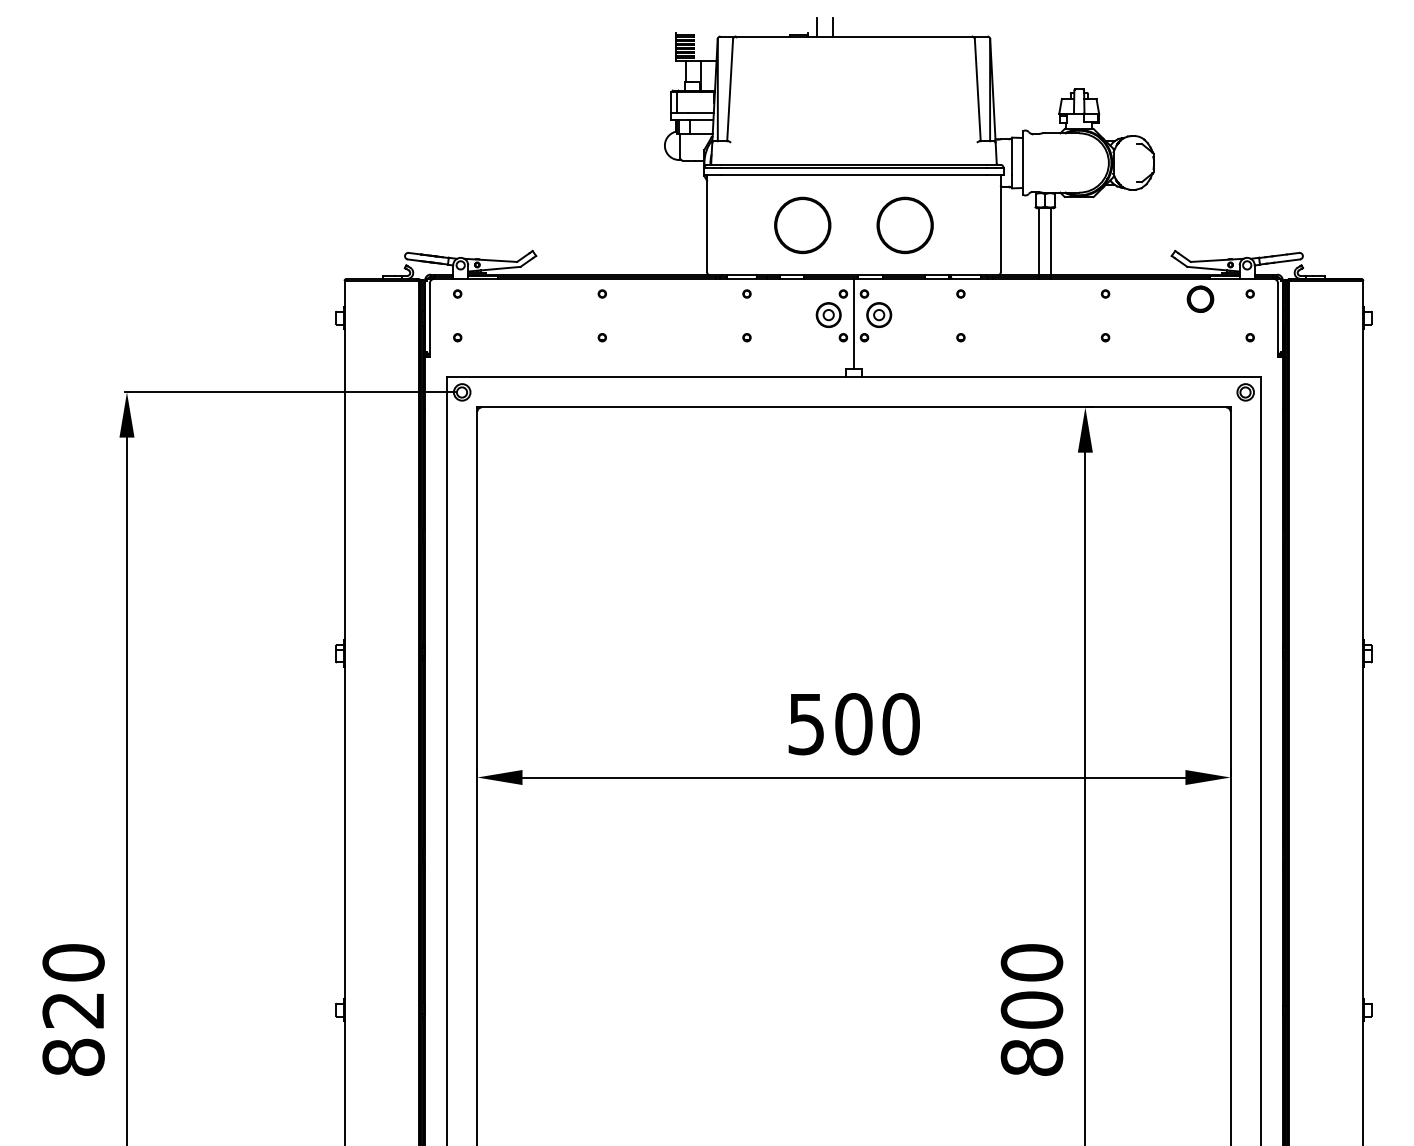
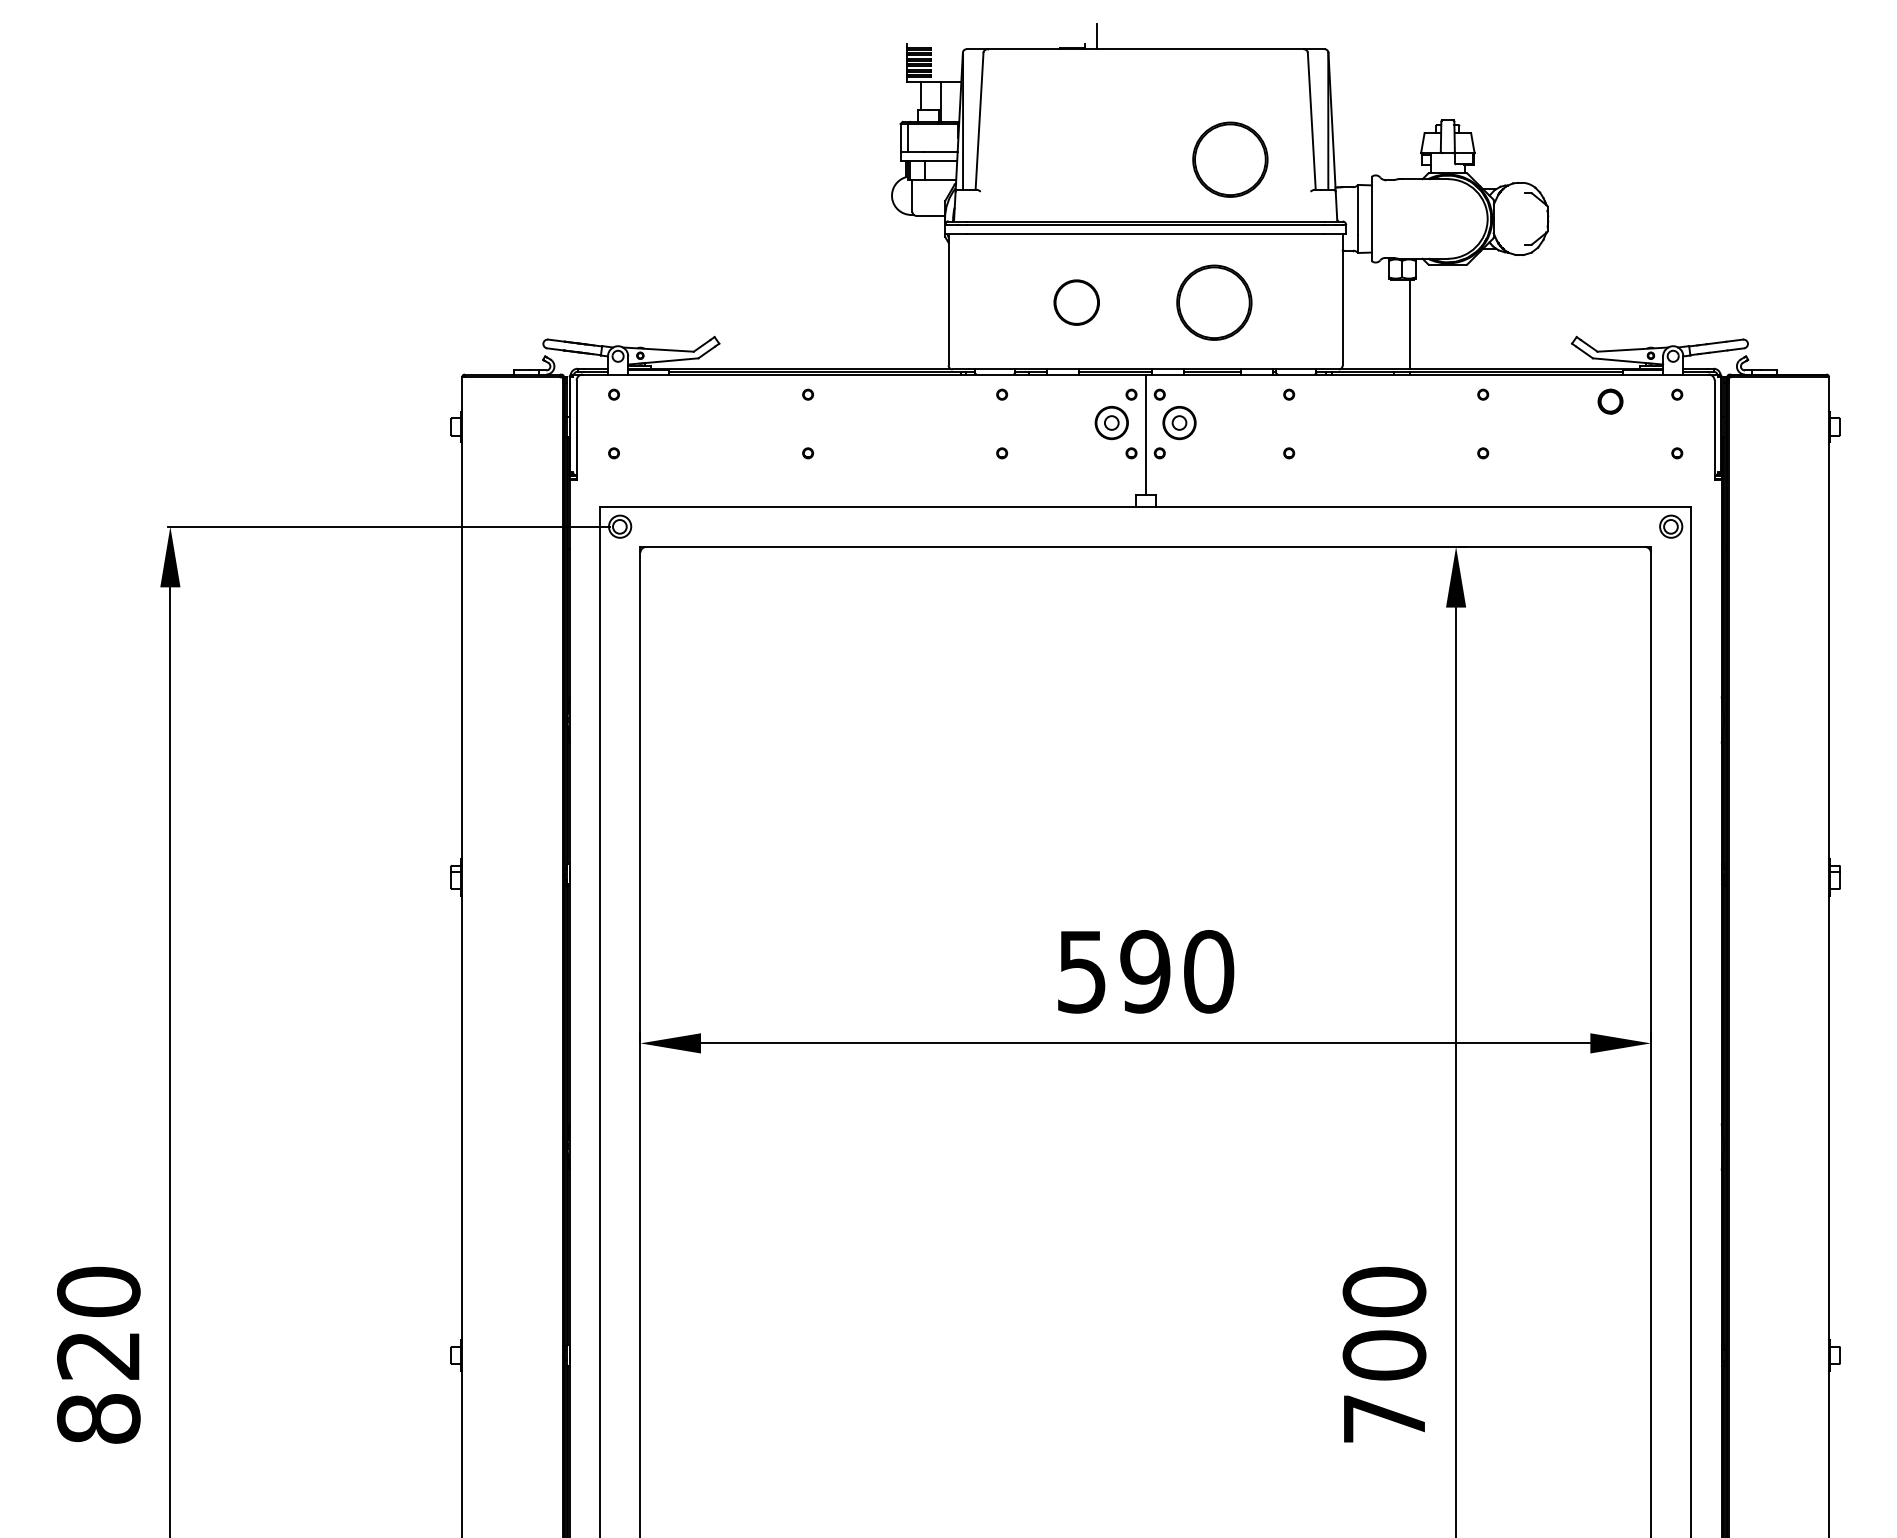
line: (832, 26) -> (1116, 36), removed
part: (917, 118) -> (1230, 159), added
part: (802, 225) -> (1076, 302), size x0.6
line: (1039, 240) -> (1394, 323), removed
part: (1200, 299) -> (1610, 401), size x0.7
text: (853, 723) -> (1145, 971), 500 -> 590
text: (1031, 1057) -> (1384, 1418), 800 -> 700

